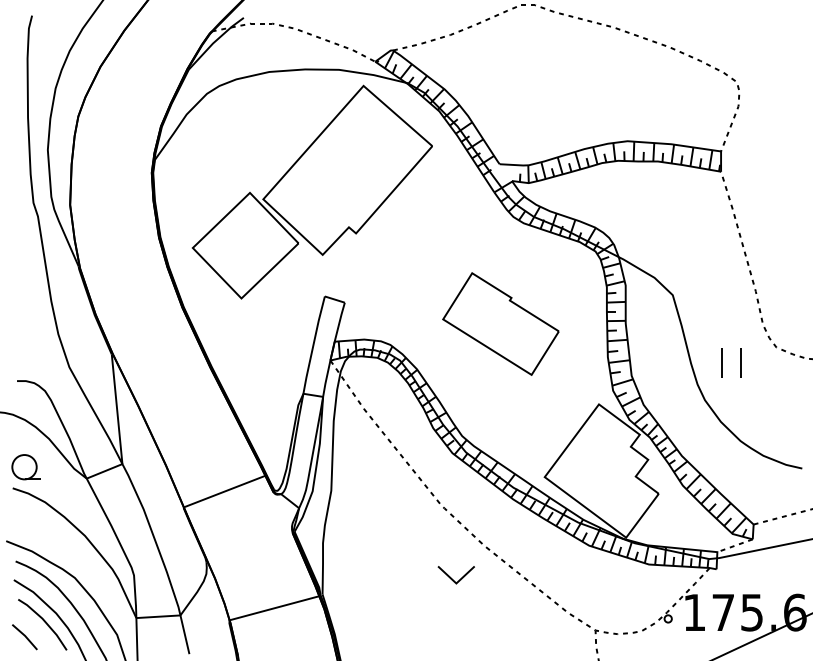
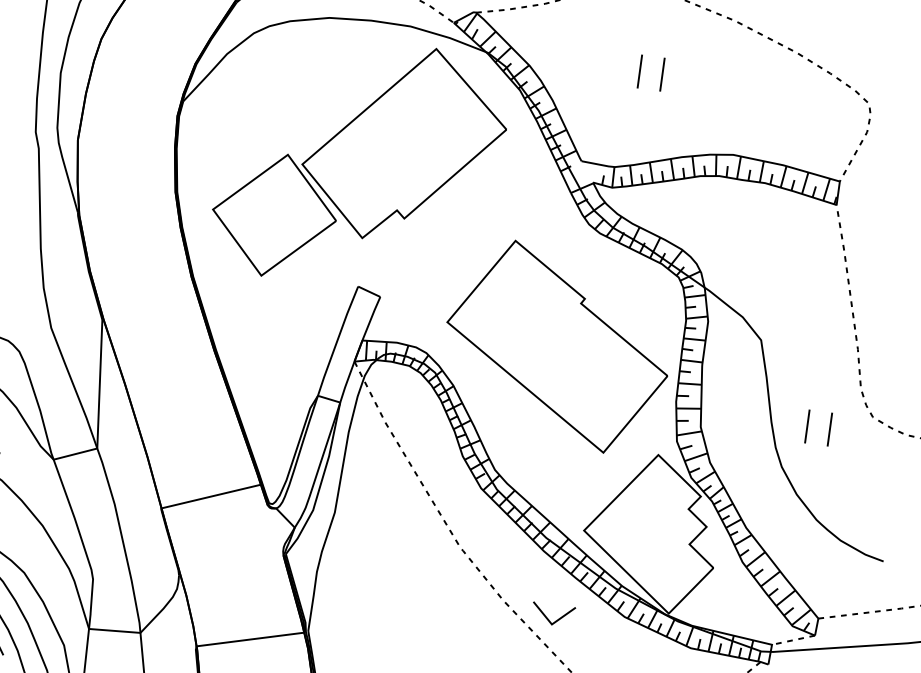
part: (539, 81) -> (640, 71), added
part: (500, 323) -> (557, 345), size x1.67
part: (455, 575) -> (552, 615), moved

